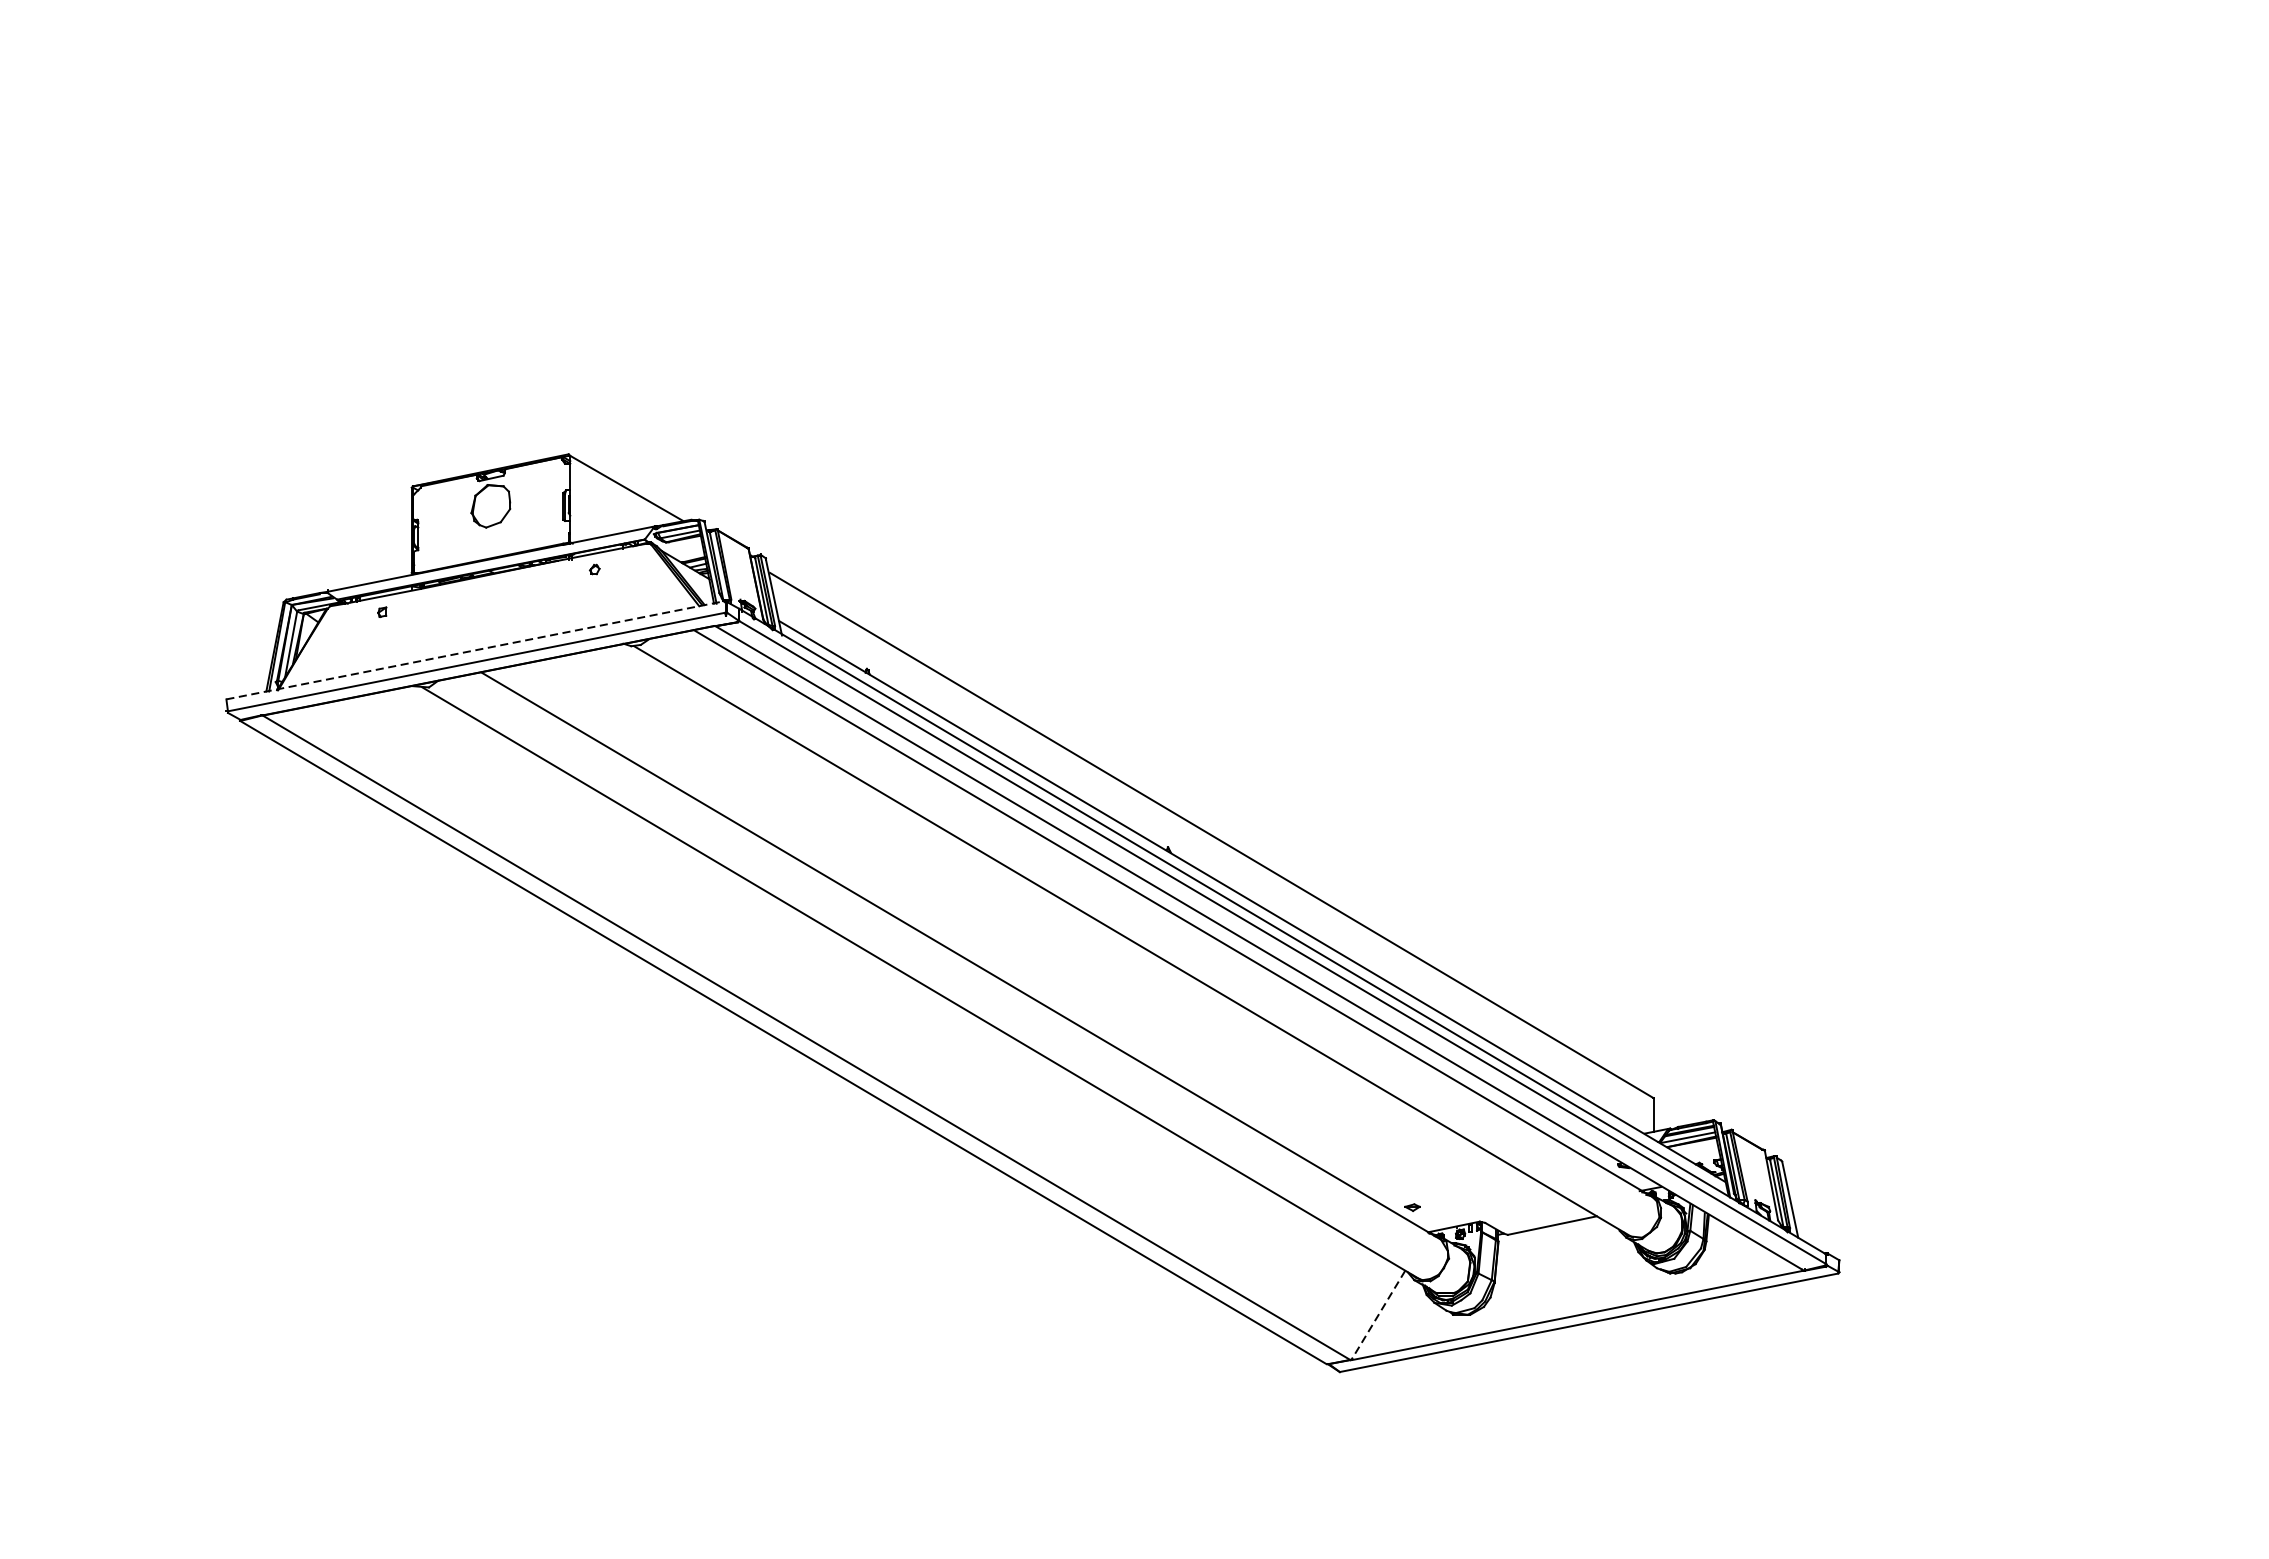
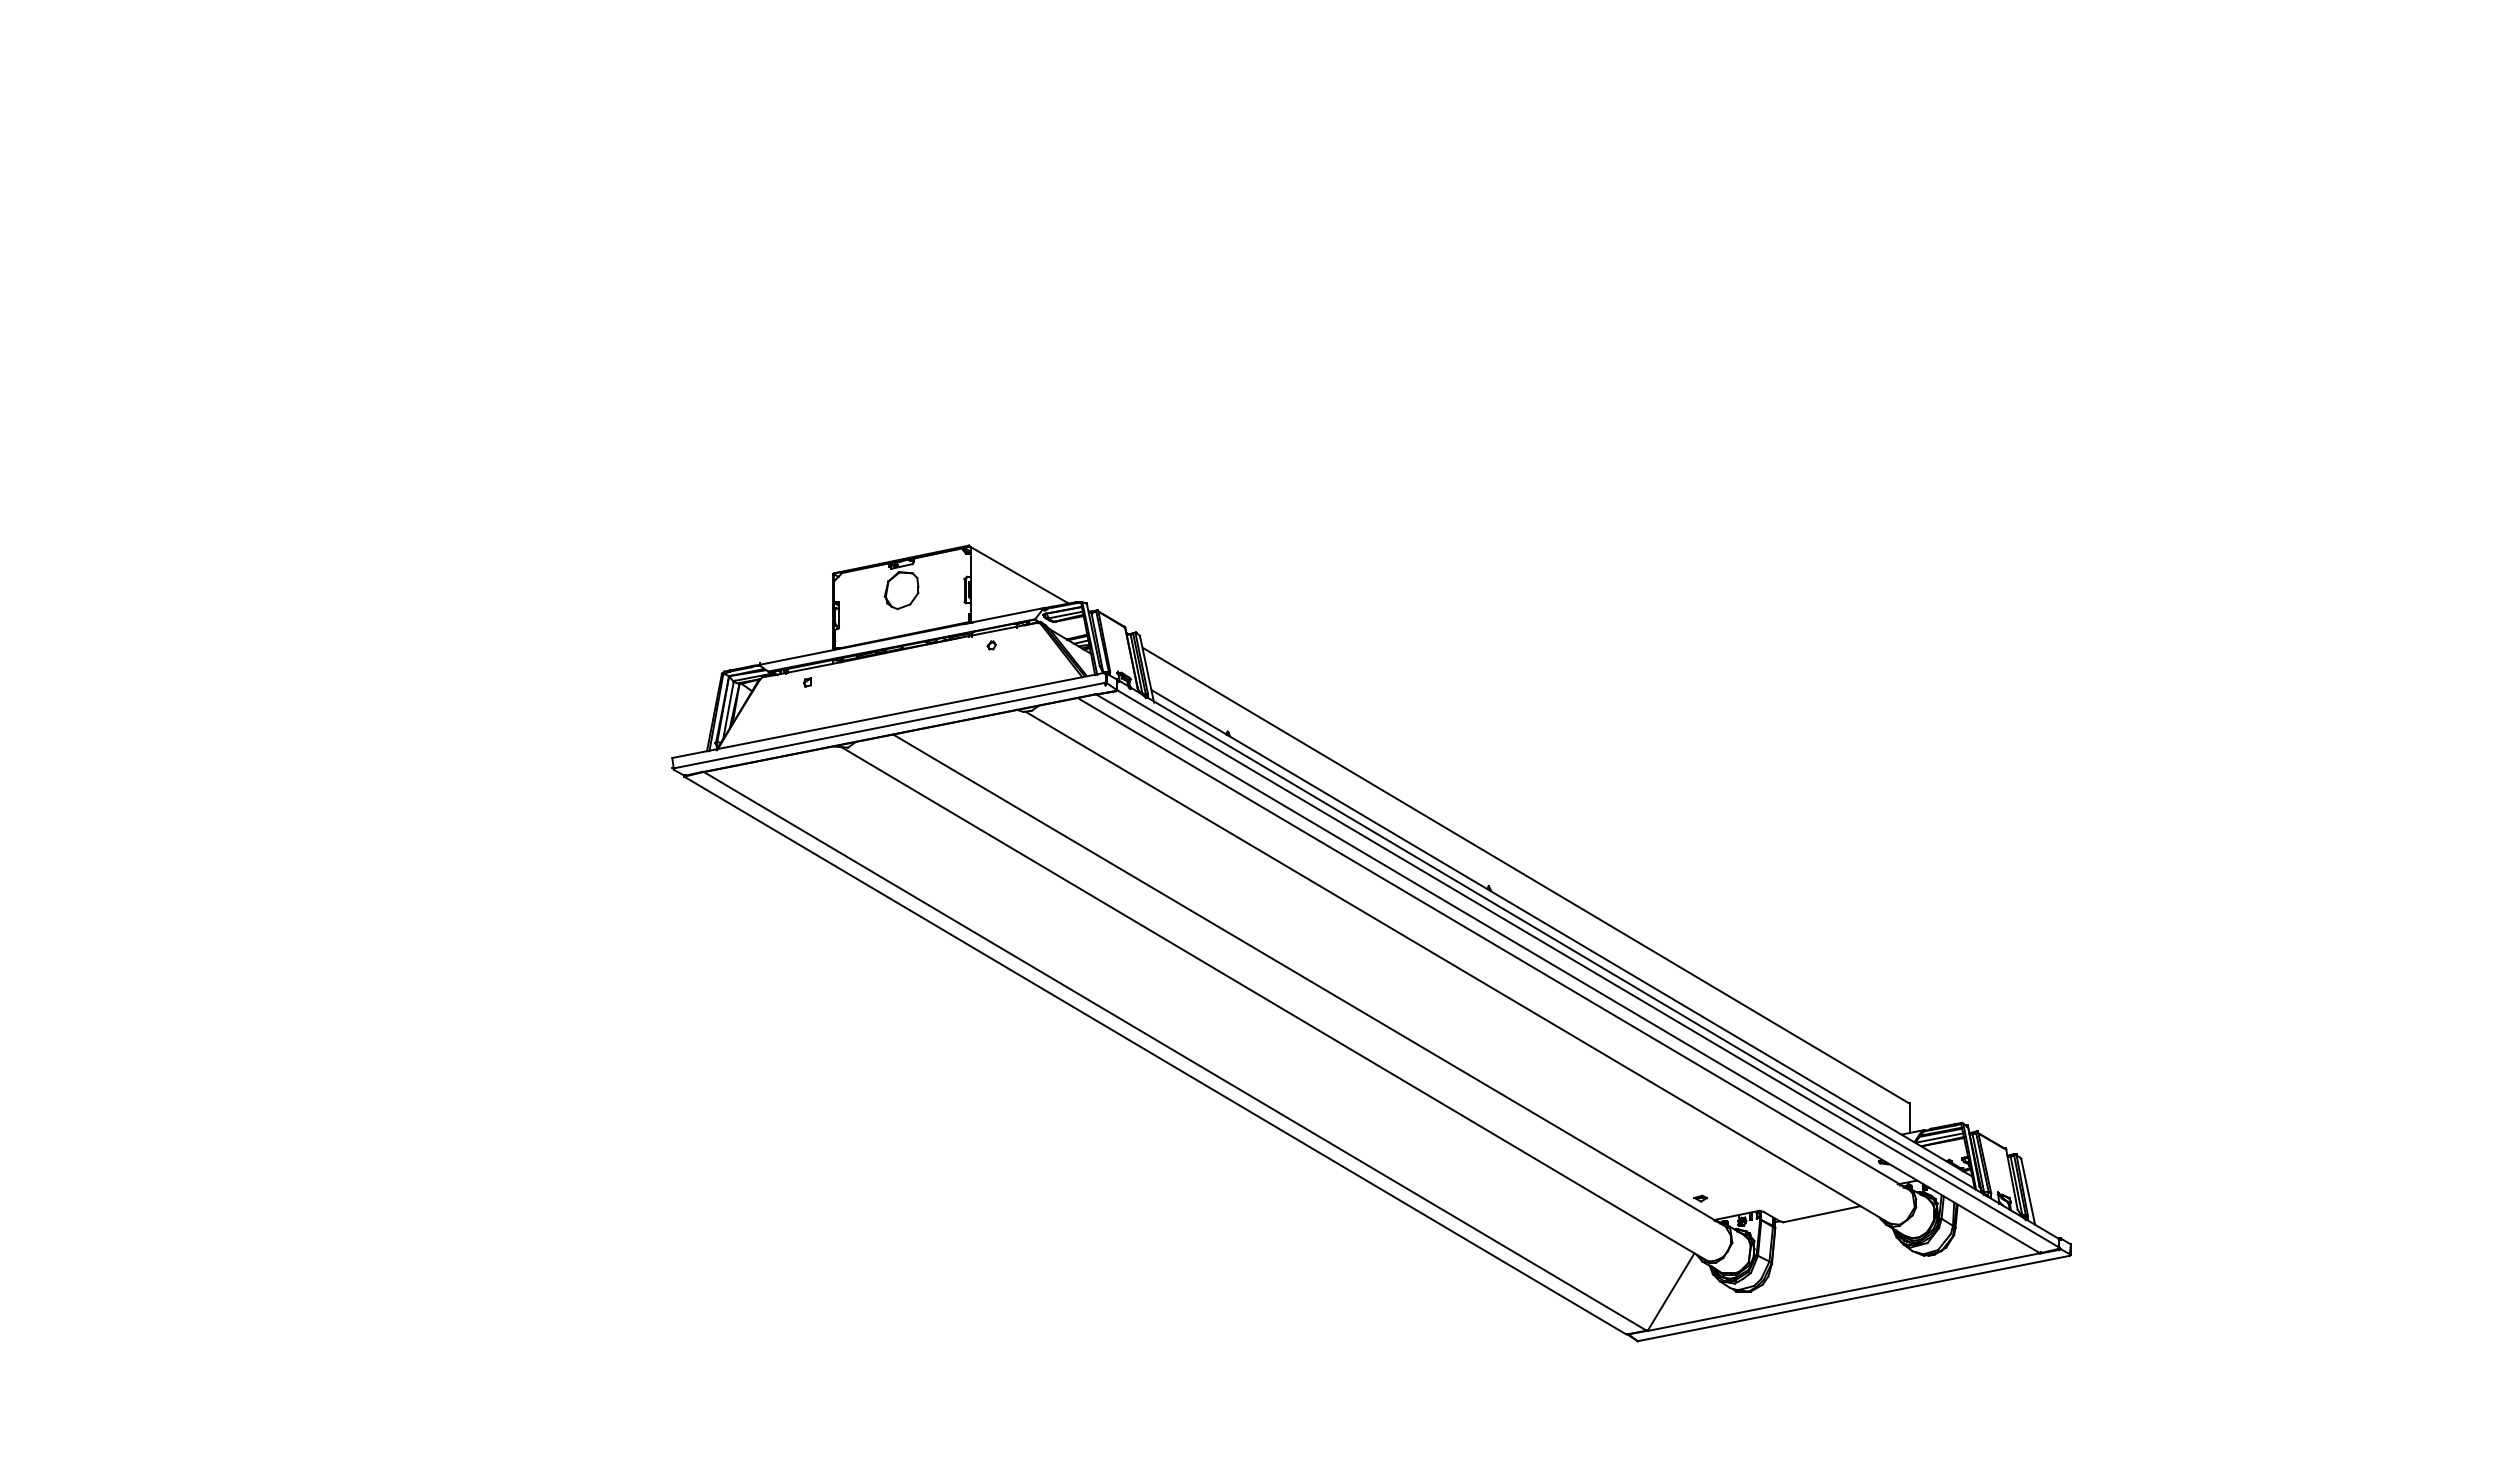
line: (475, 650) -> (888, 715), dashed -> solid
line: (1378, 1314) -> (1671, 1291), dashed -> solid

